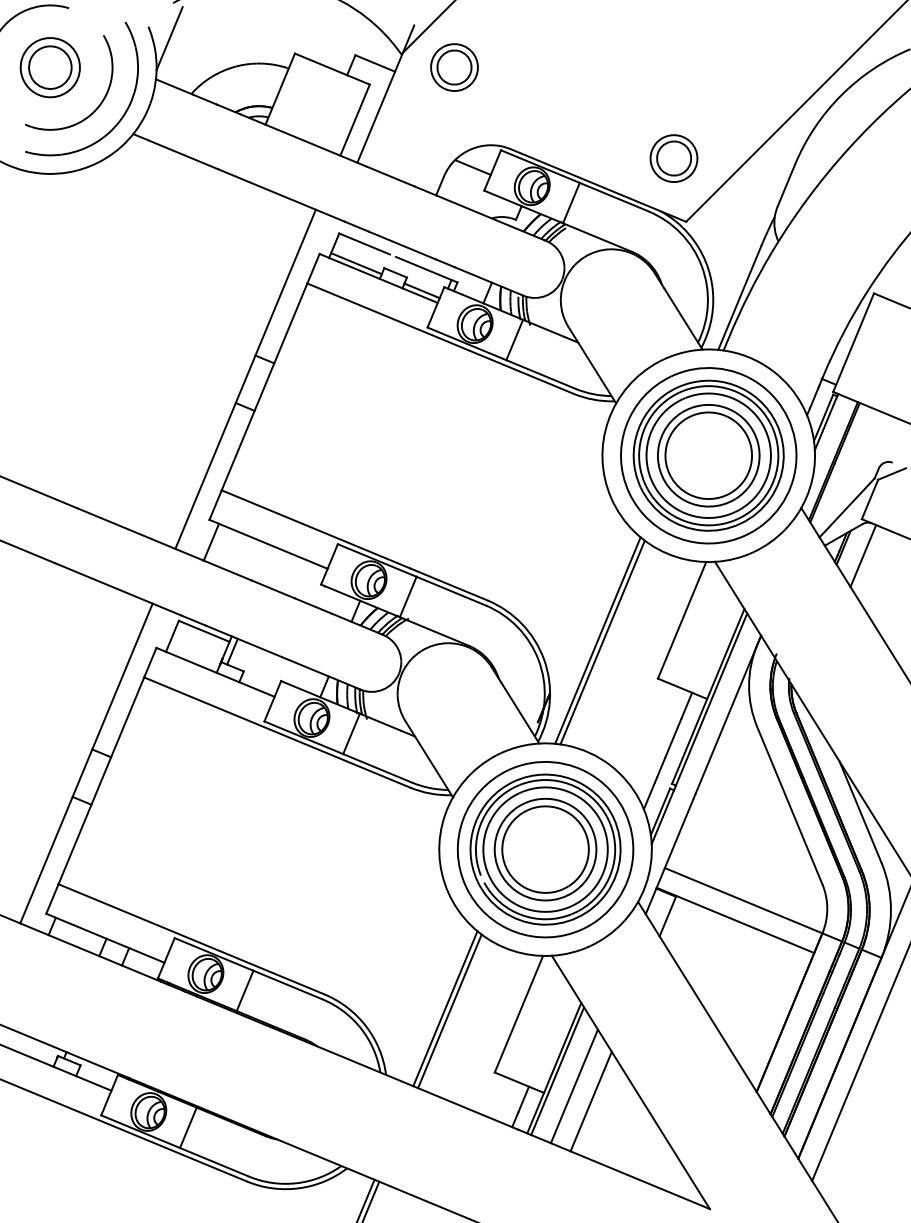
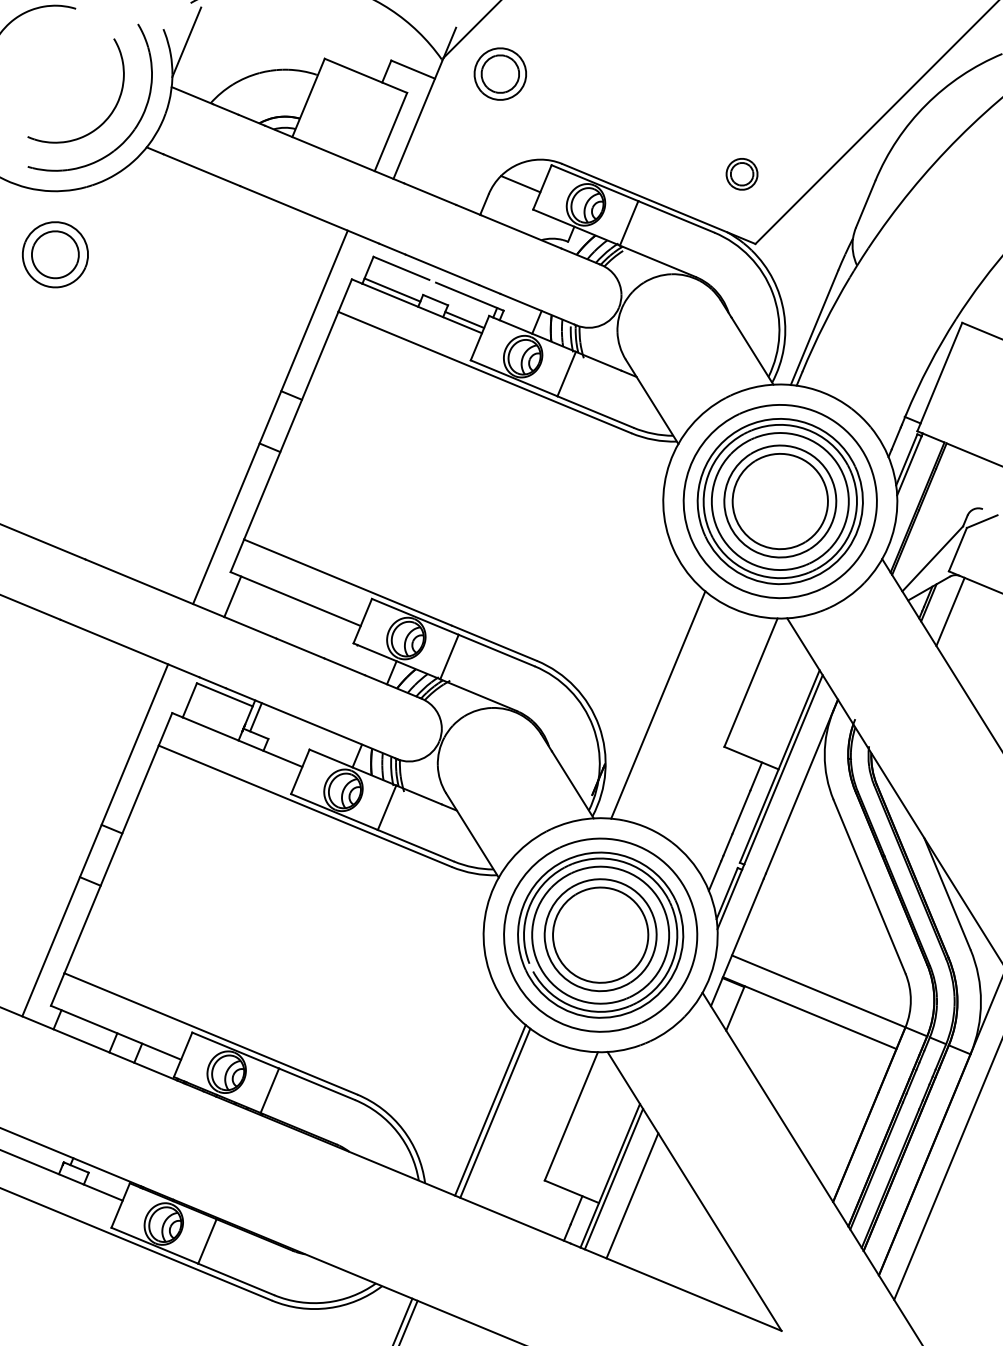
part: (49, 67) -> (54, 254), moved
part: (673, 158) -> (741, 174), size x0.6
line: (602, 642) -> (663, 707), removed
line: (590, 1101) -> (650, 1212), removed

